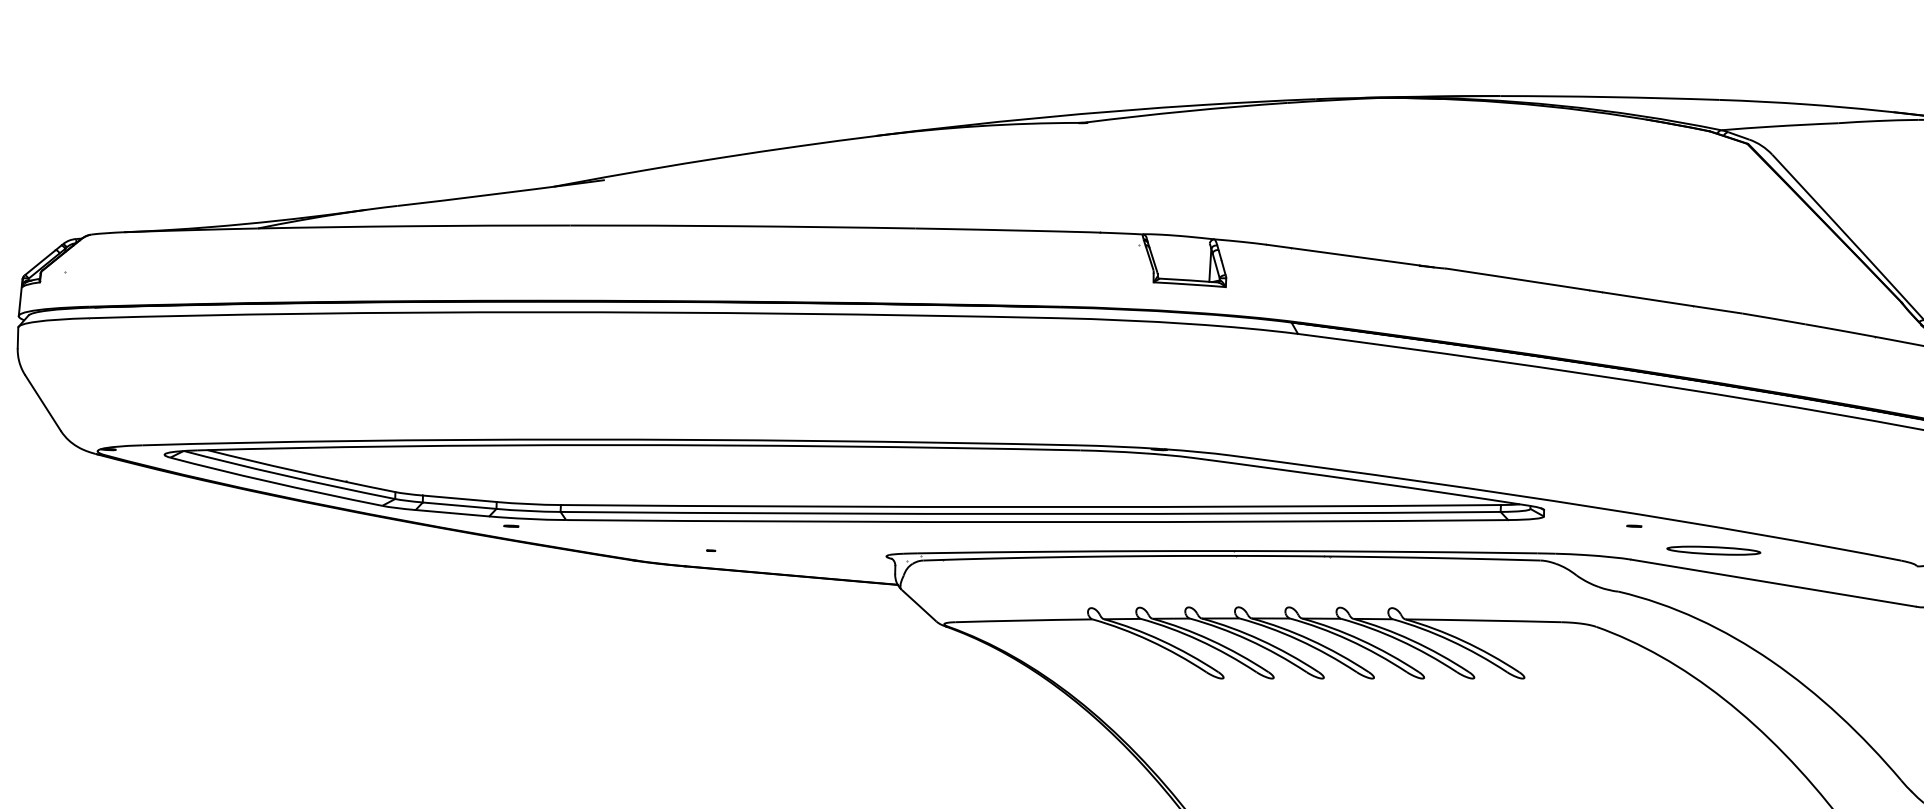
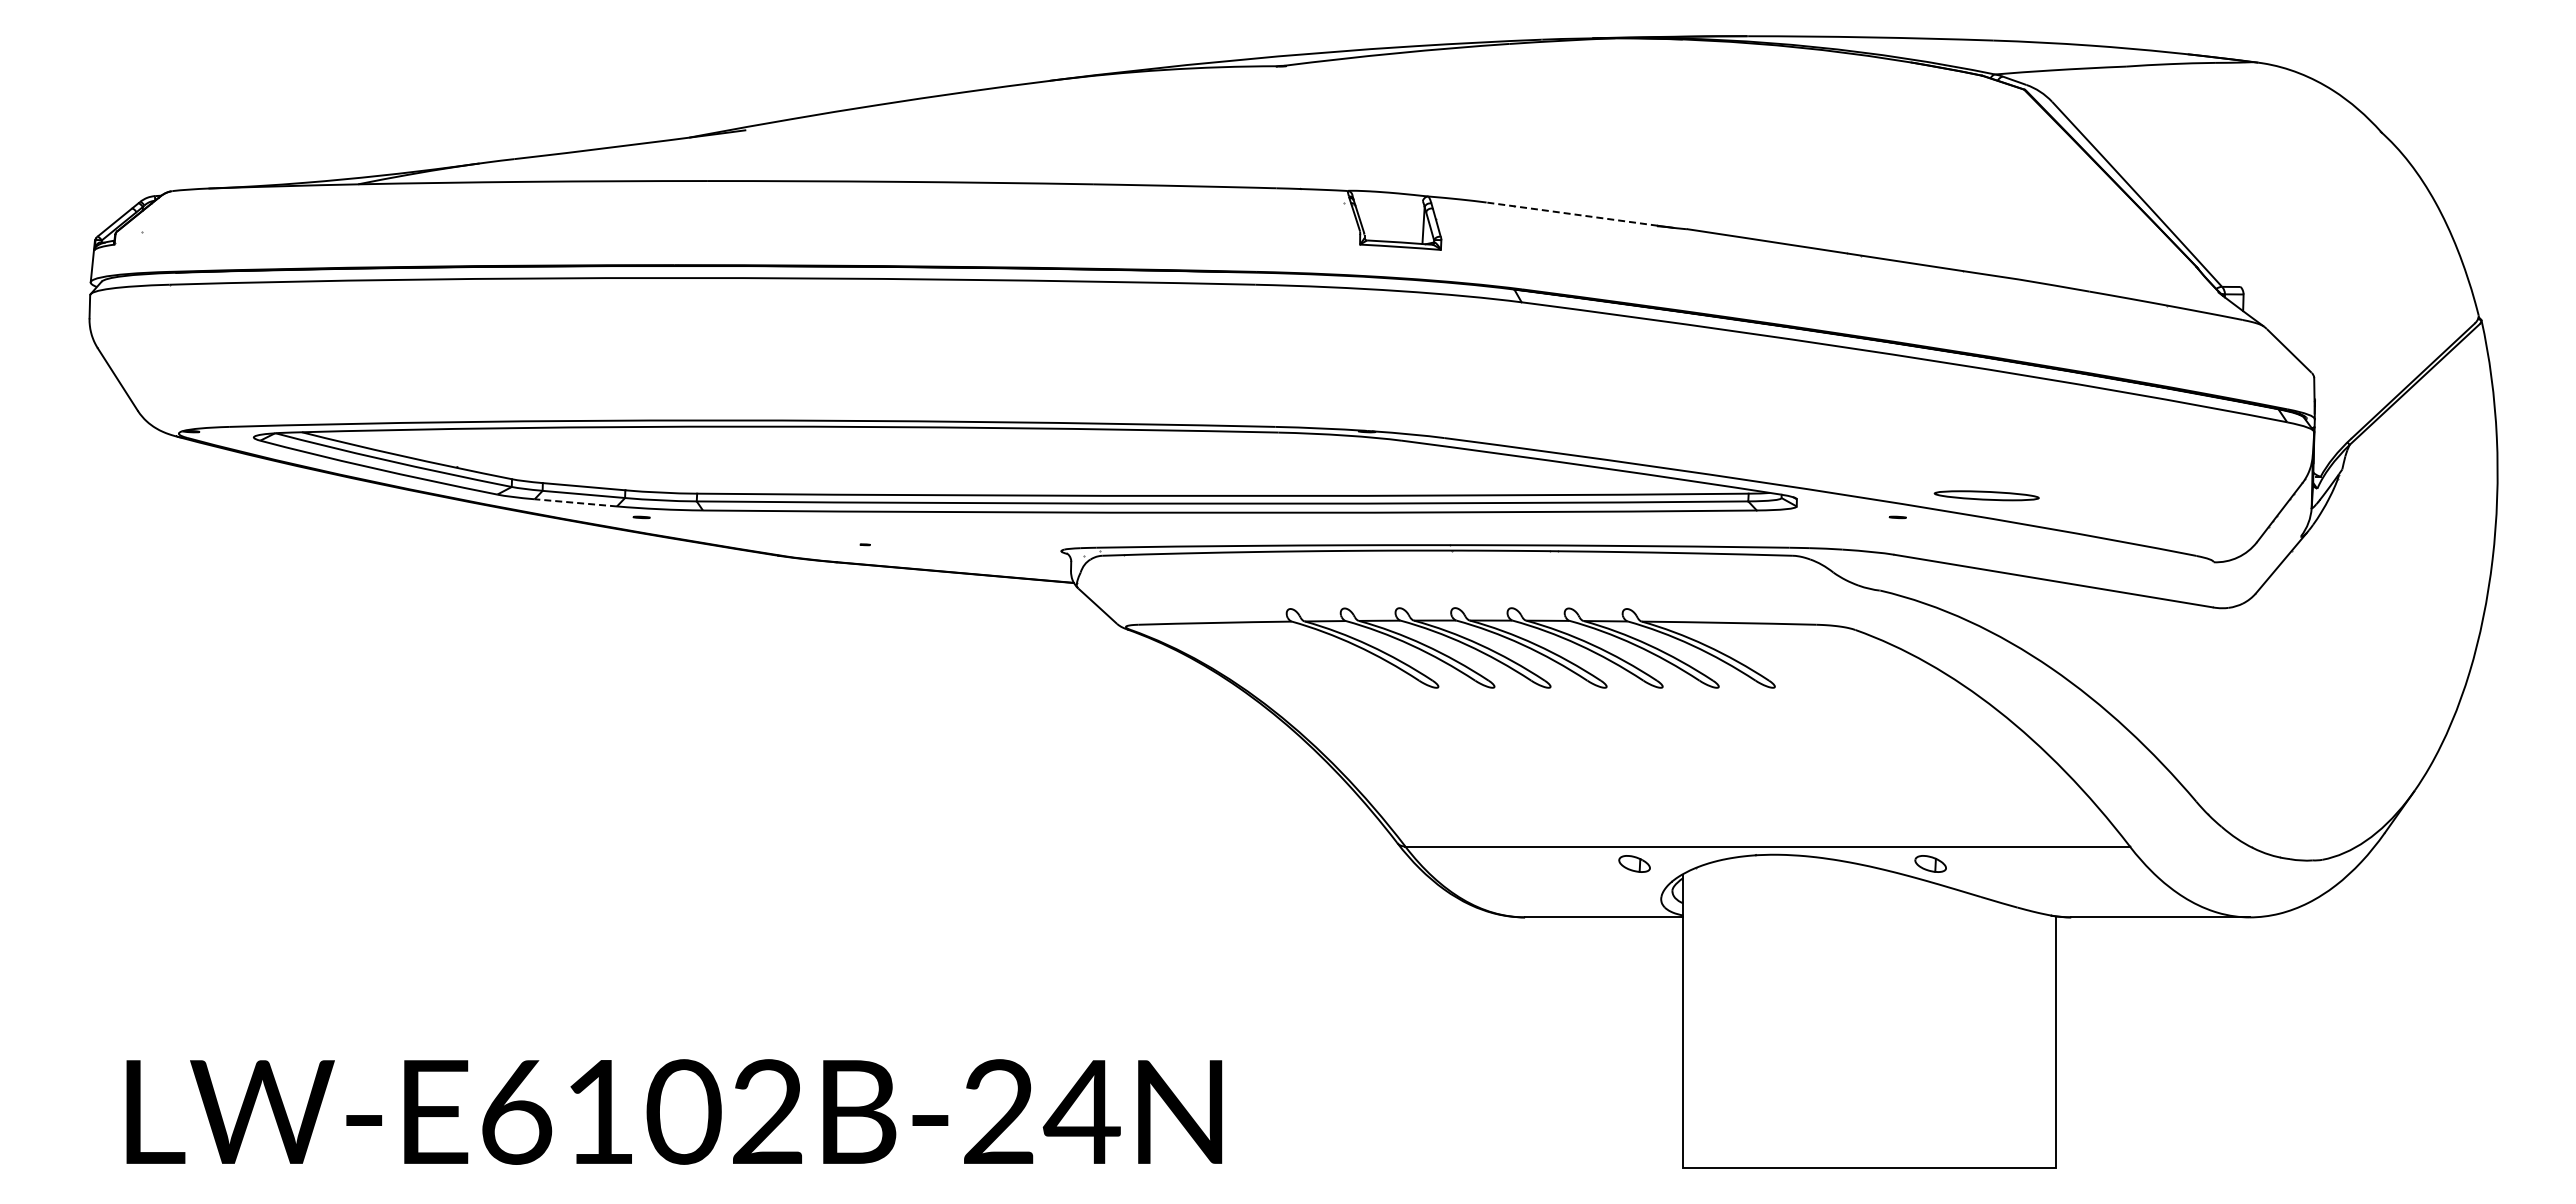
line: (1342, 255) -> (1571, 214), solid -> dashed
line: (452, 512) -> (575, 502), solid -> dashed
part: (1713, 550) -> (1986, 495), moved

